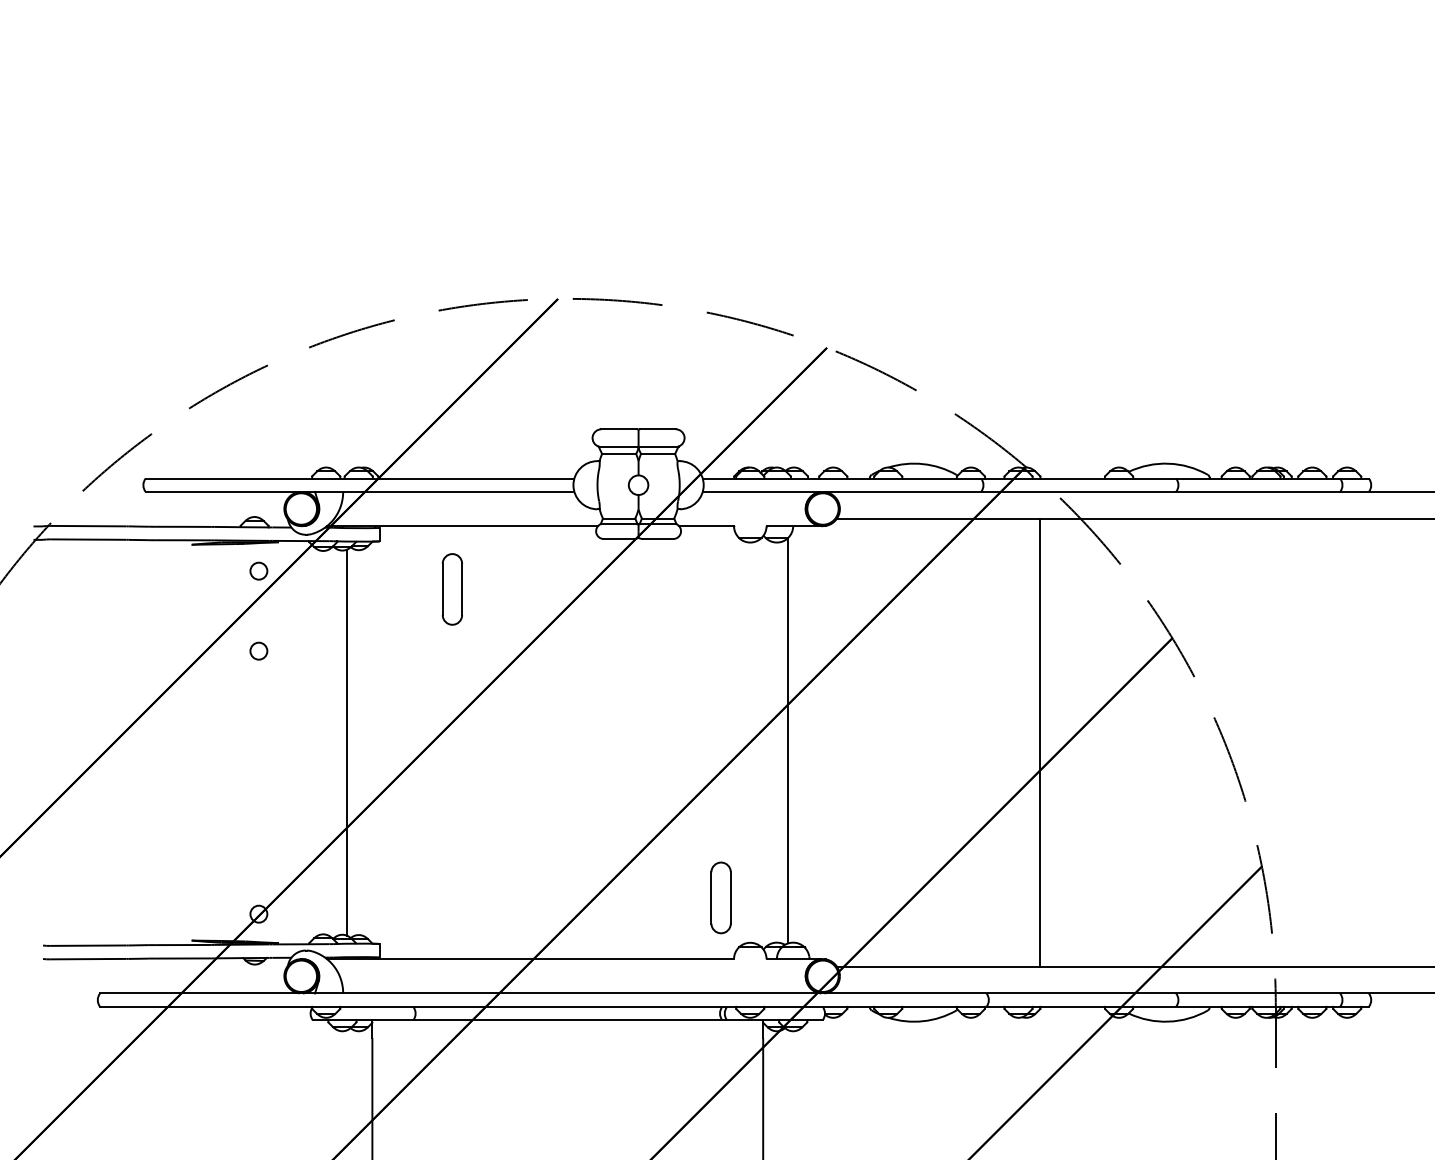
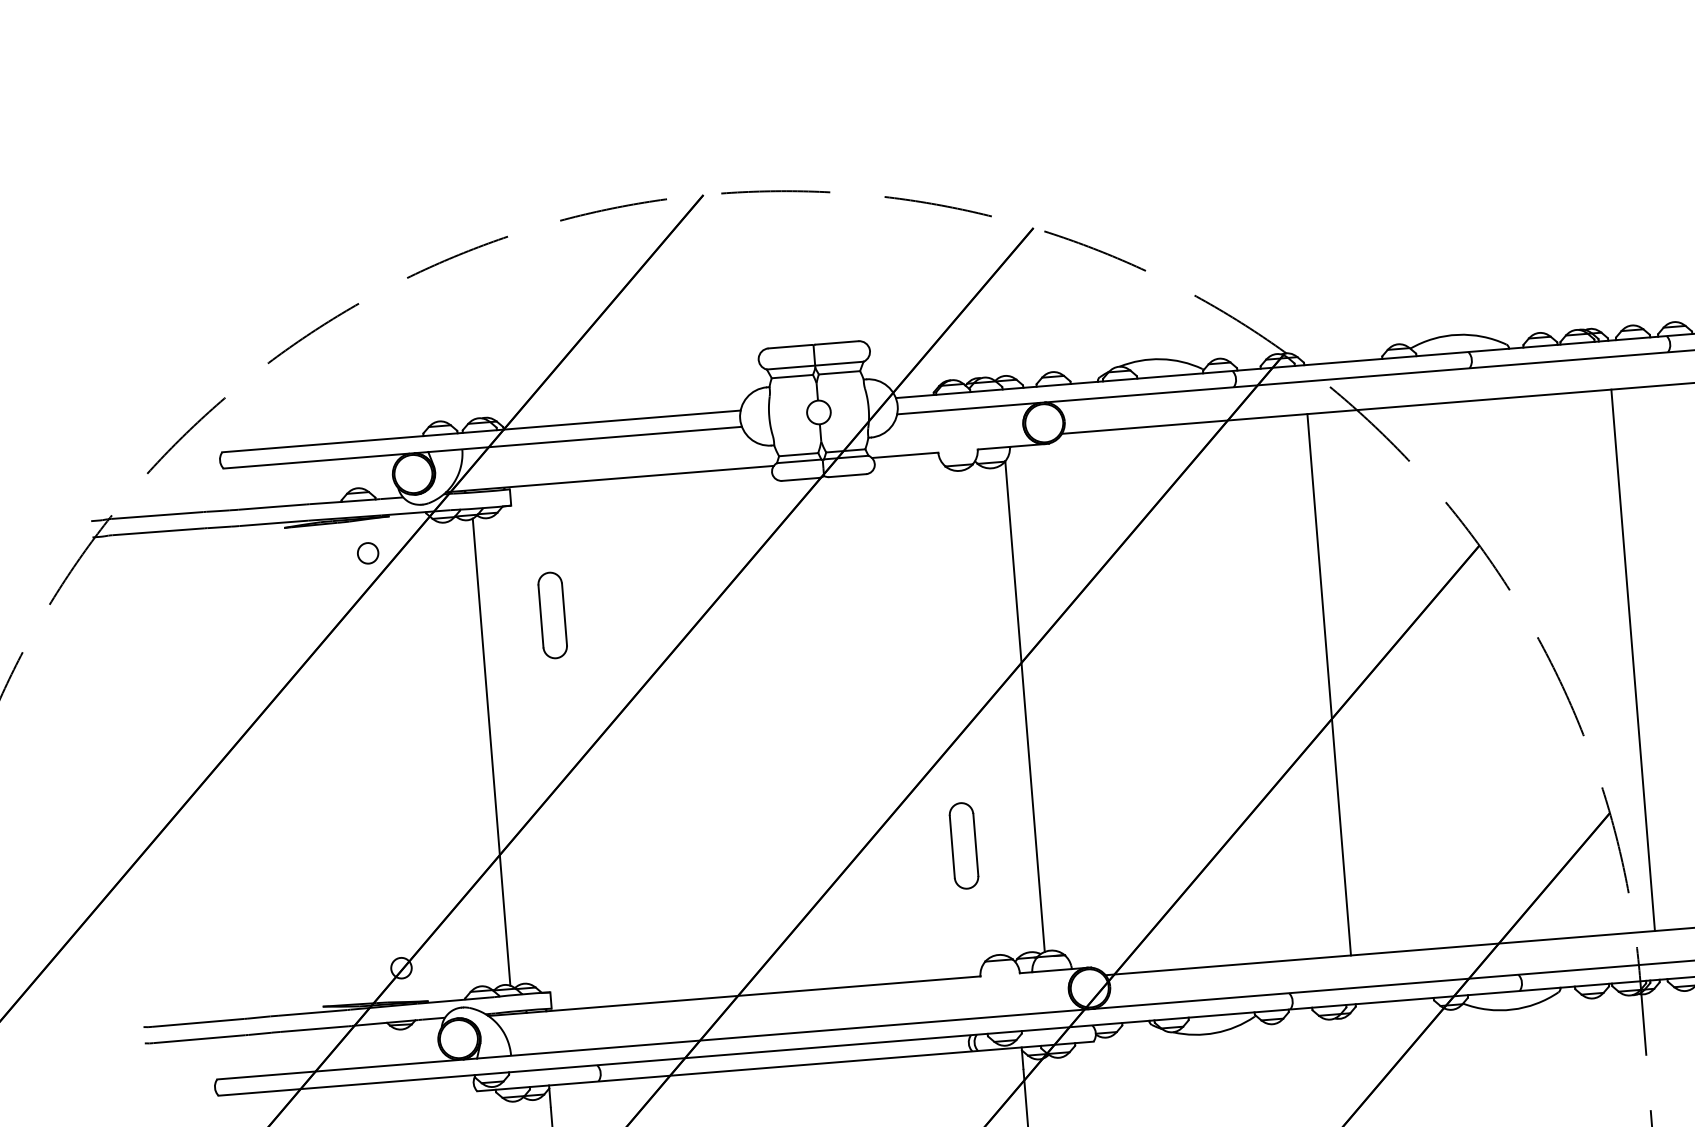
part: (451, 589) -> (551, 615), moved
part: (258, 650) -> (375, 649), removed
line: (1291, 742) -> (1633, 660), added
part: (720, 897) -> (963, 845), moved

